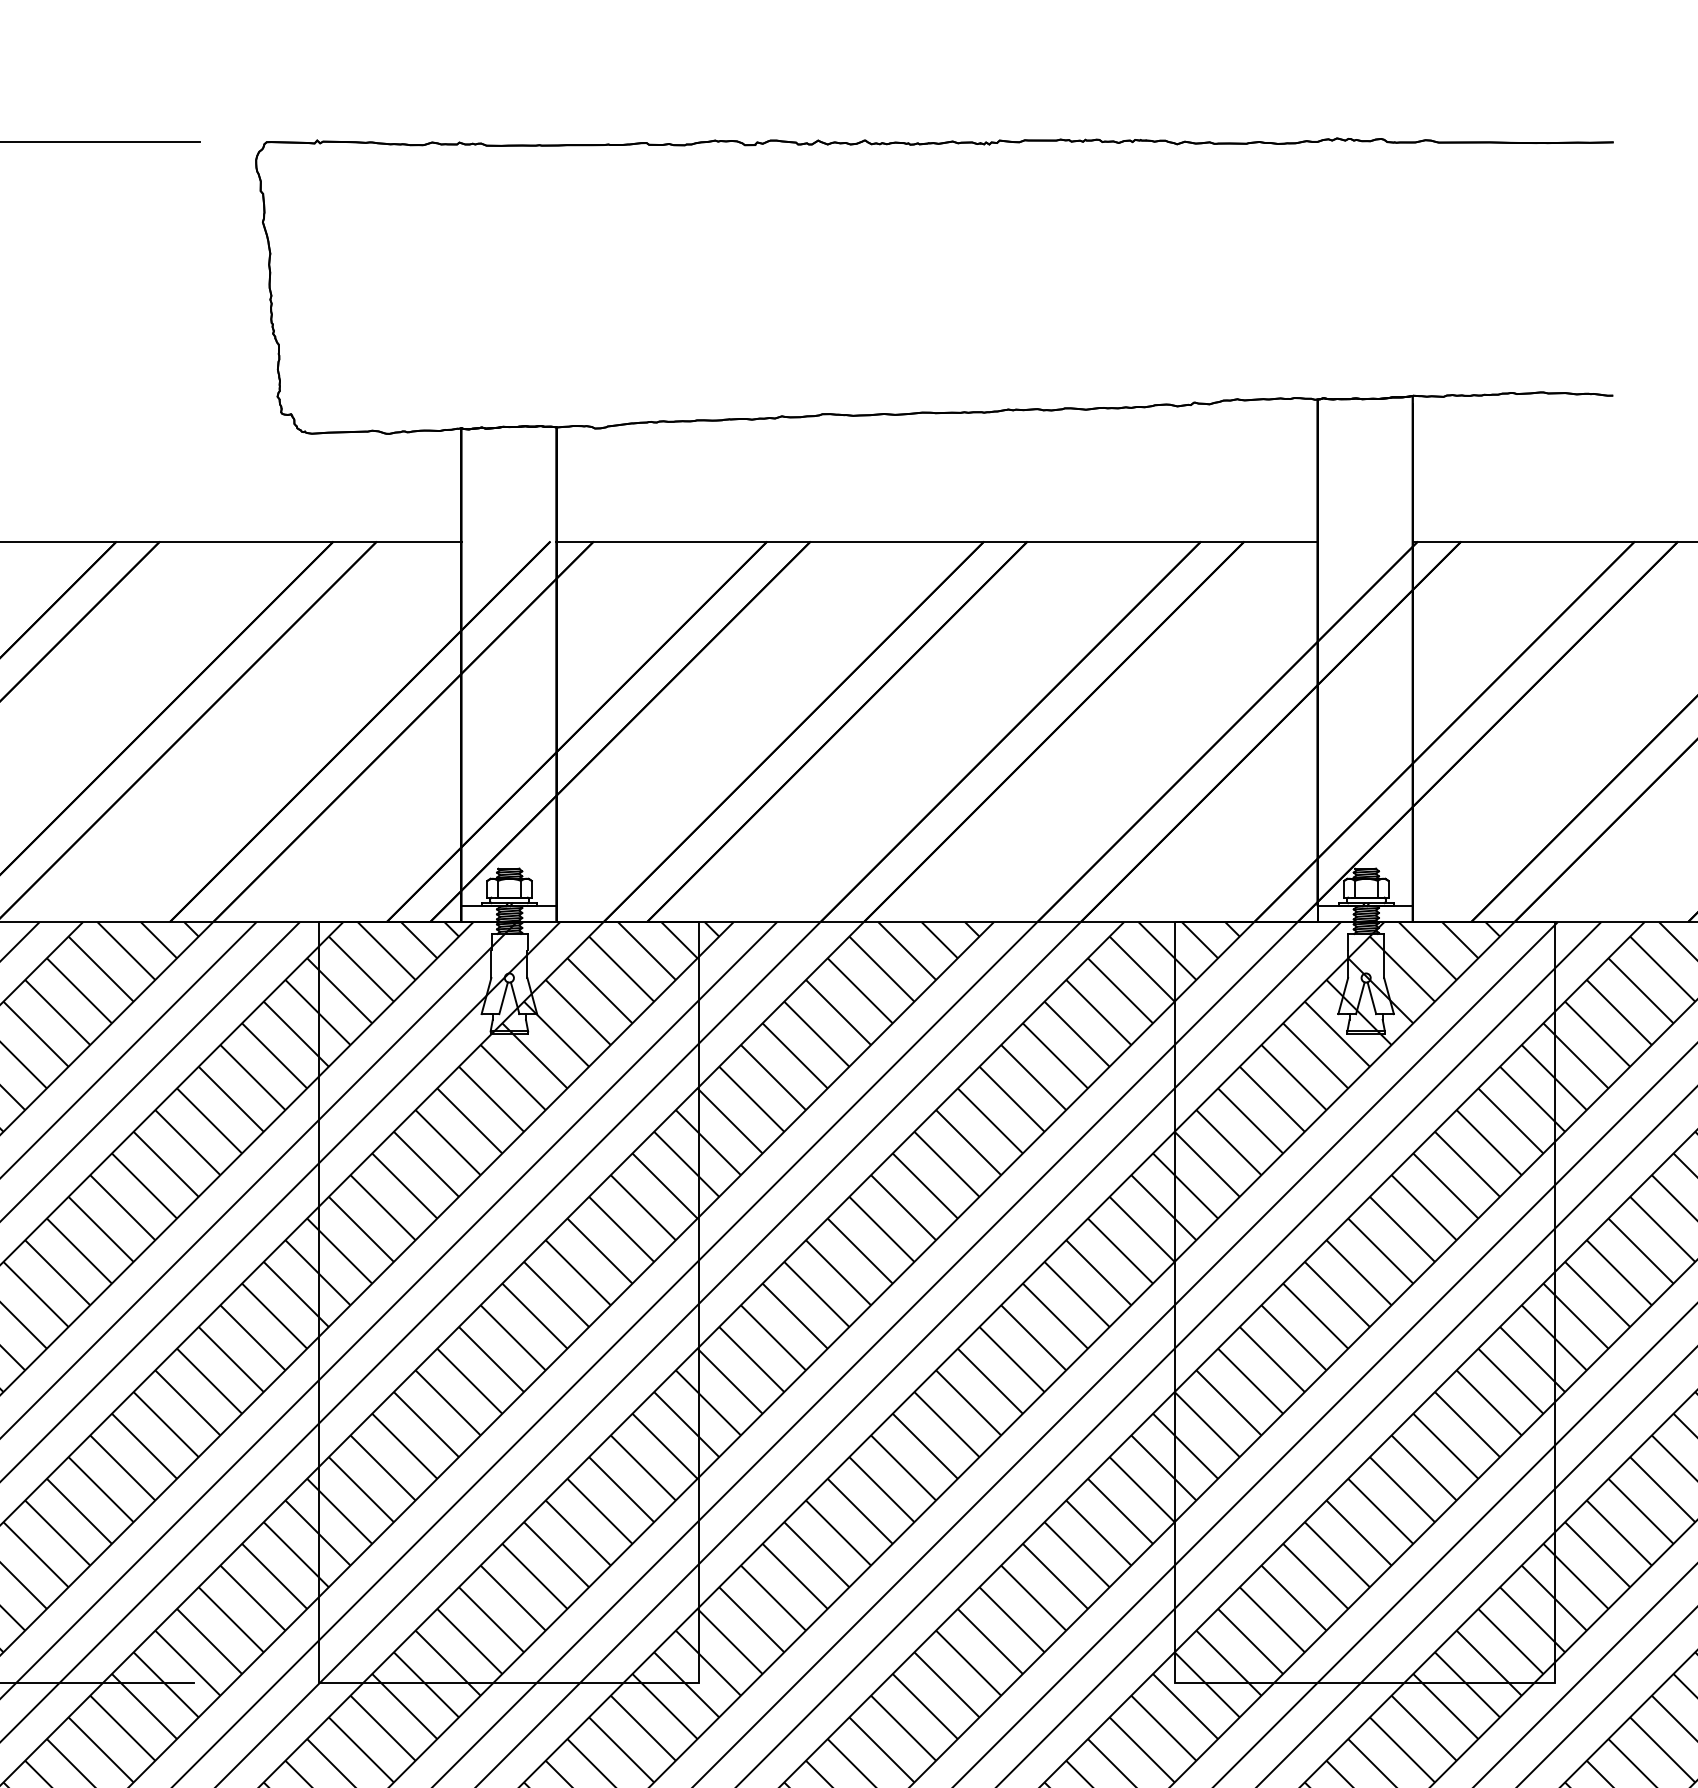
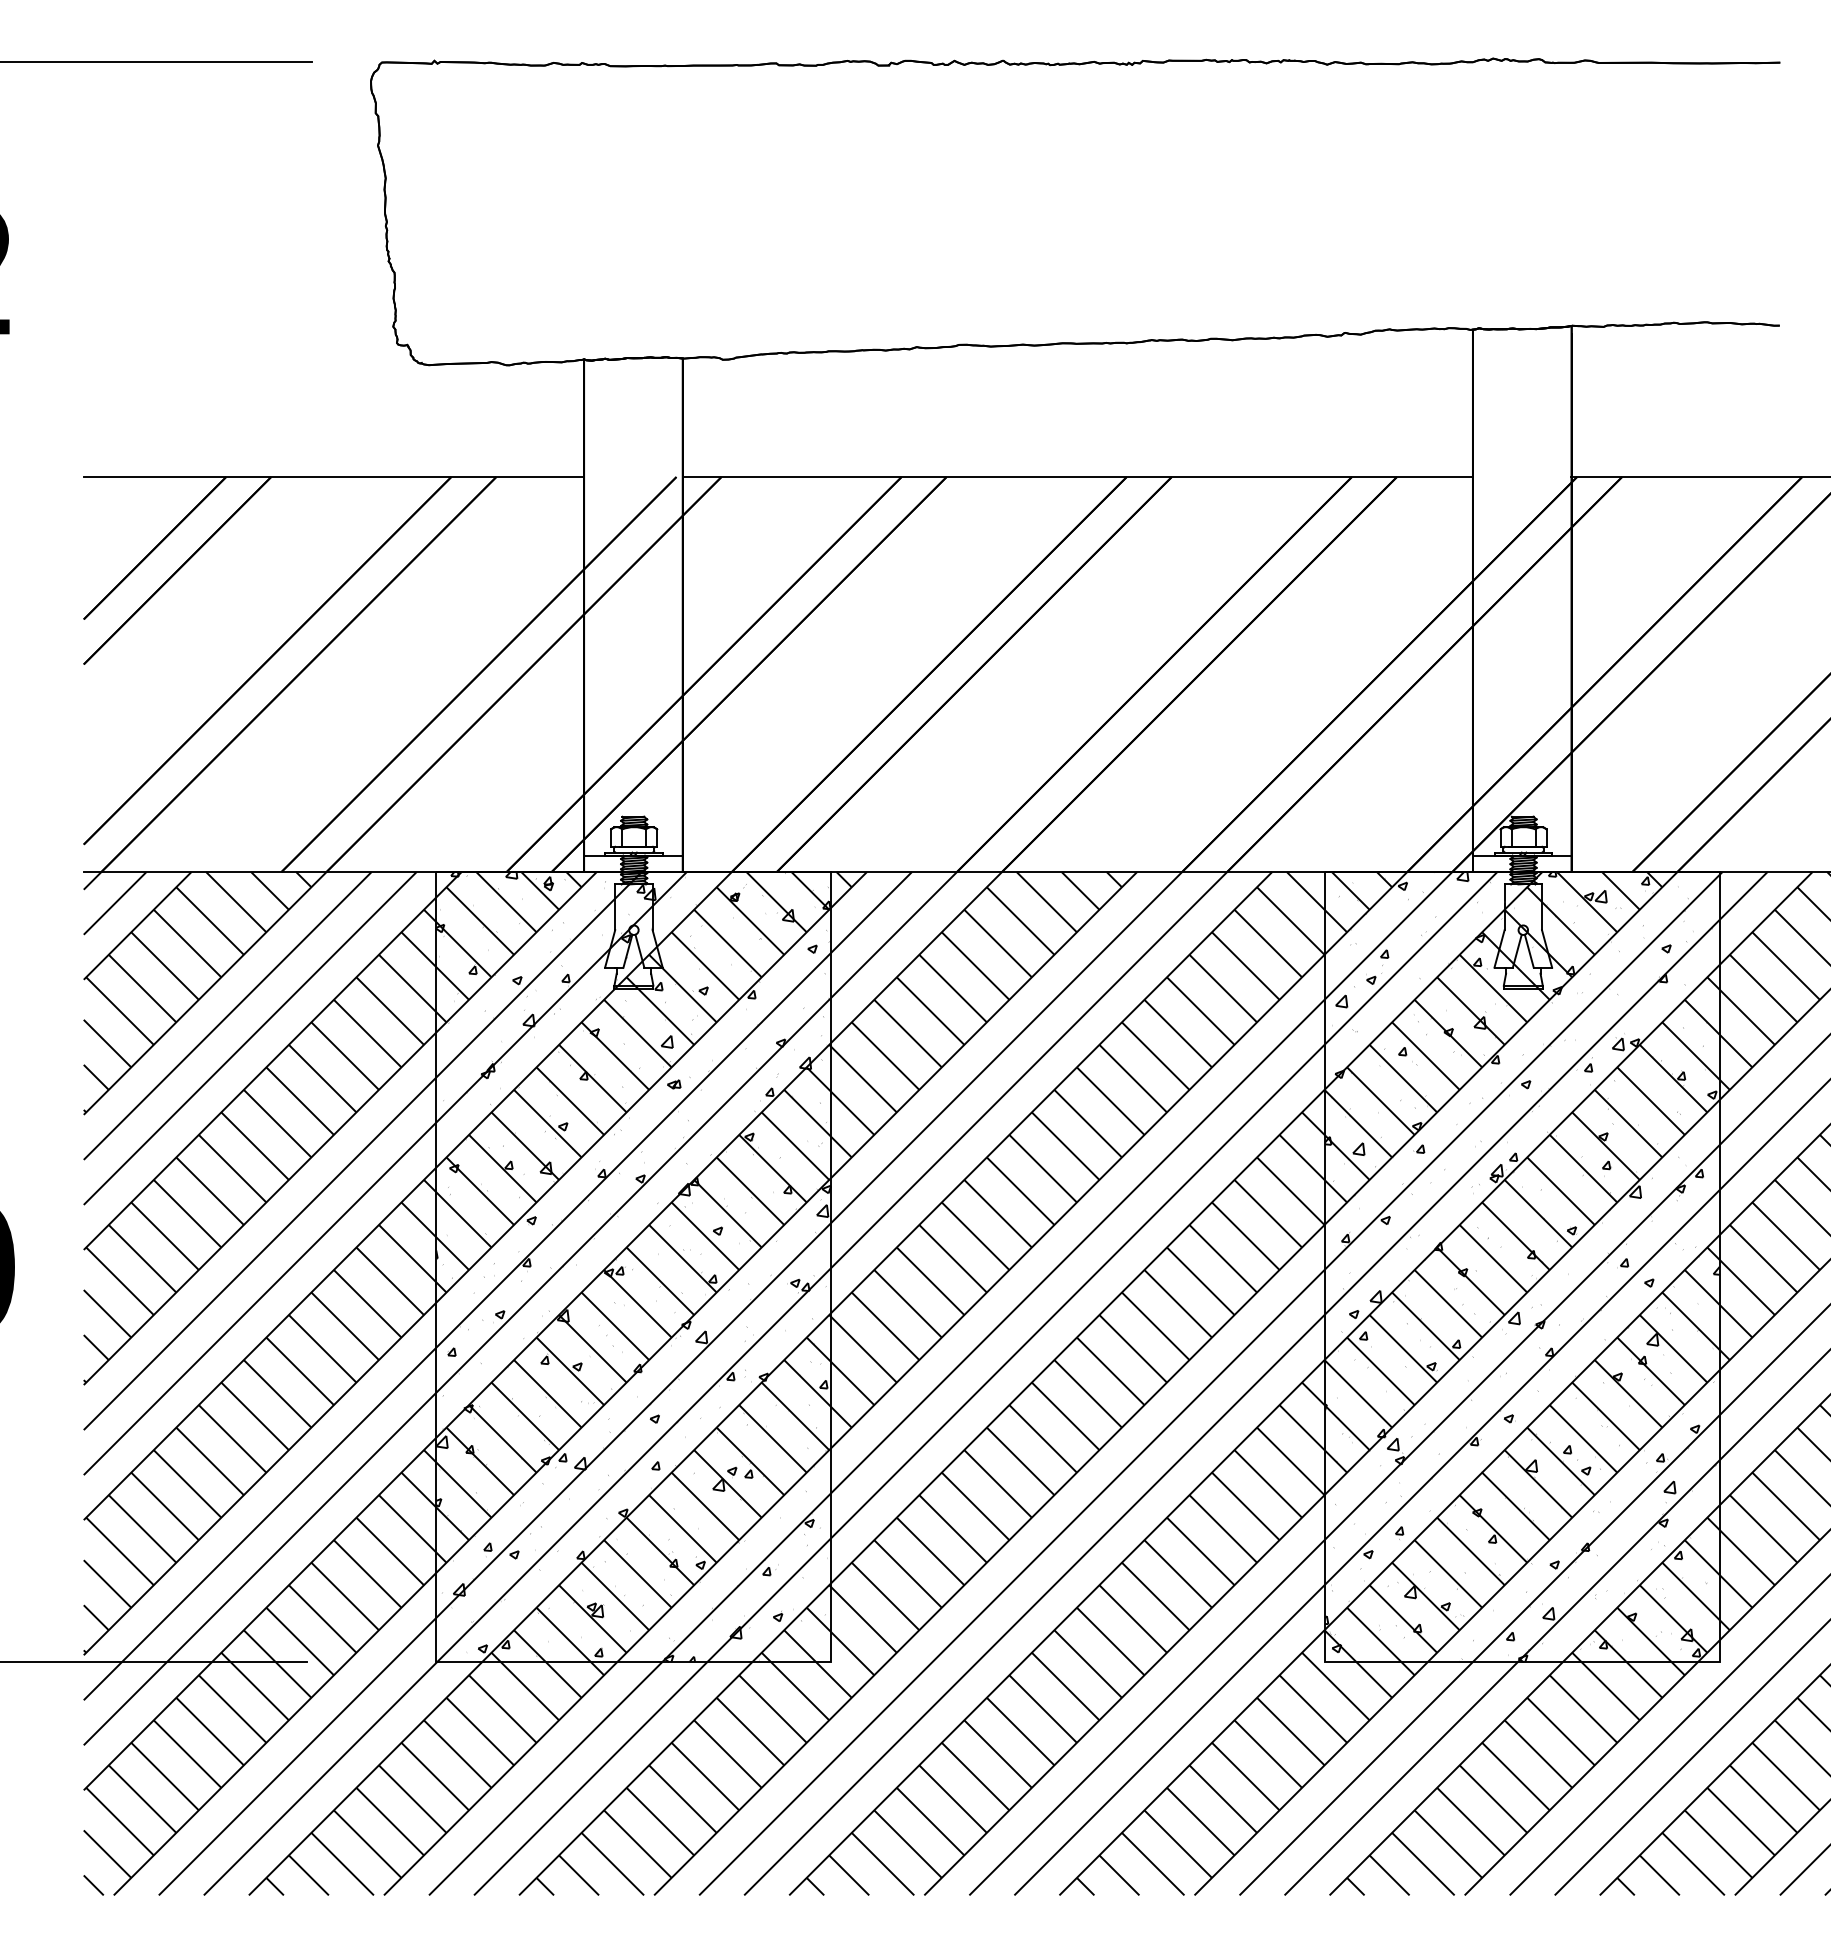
hatch: (508, 1302) -> (633, 1267), added
hatch: (1365, 1302) -> (1522, 1267), added

